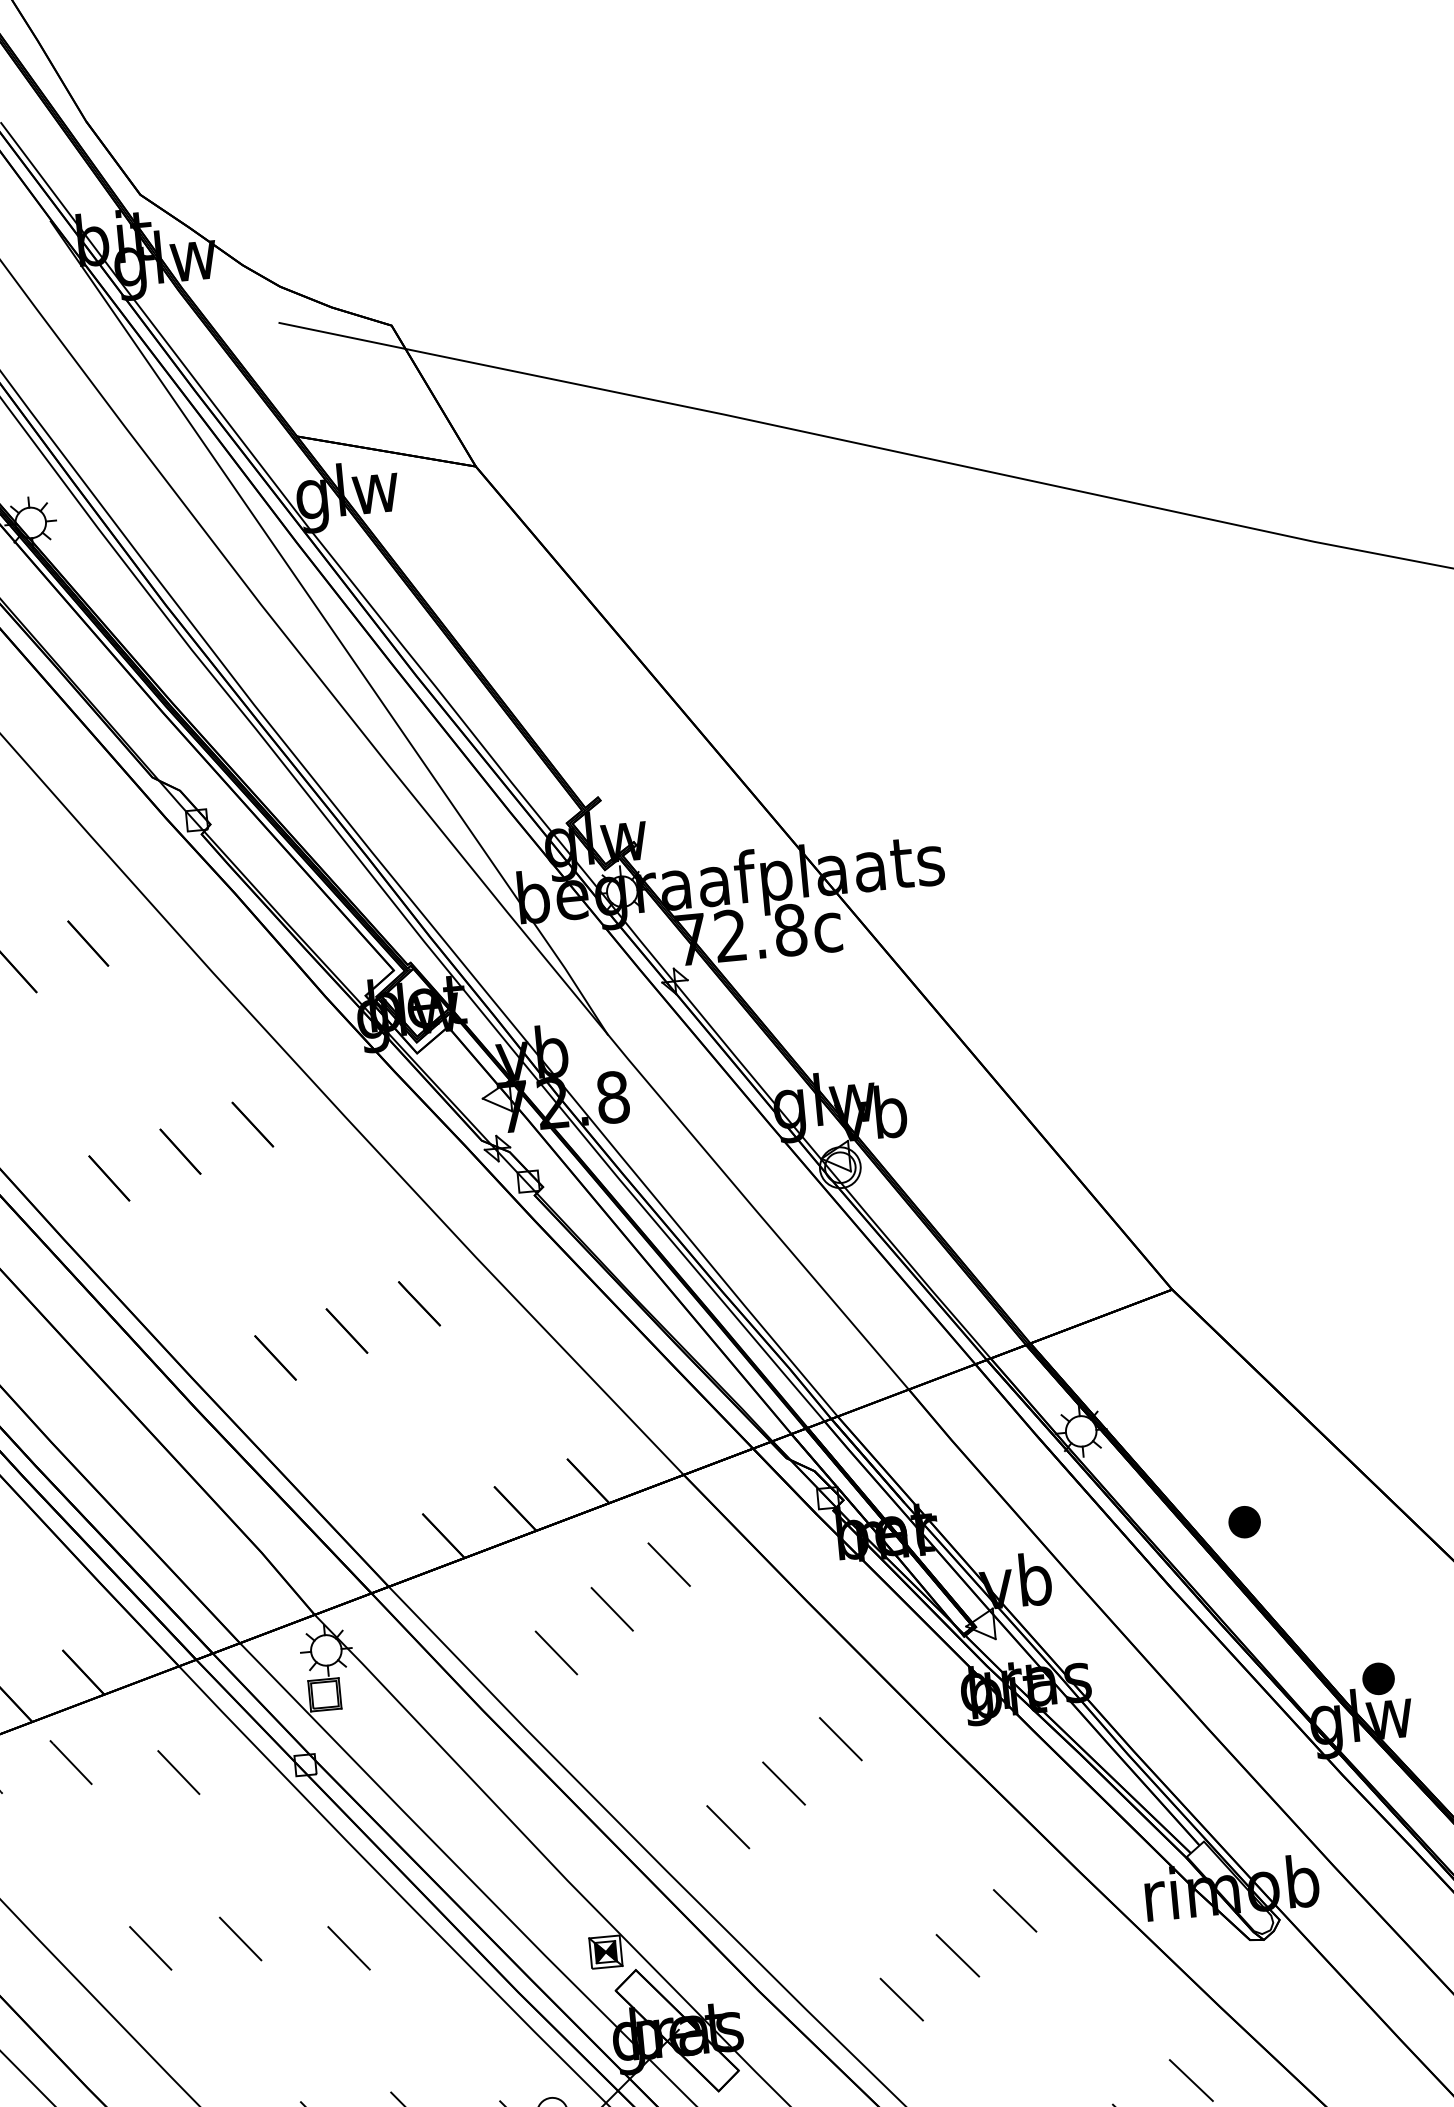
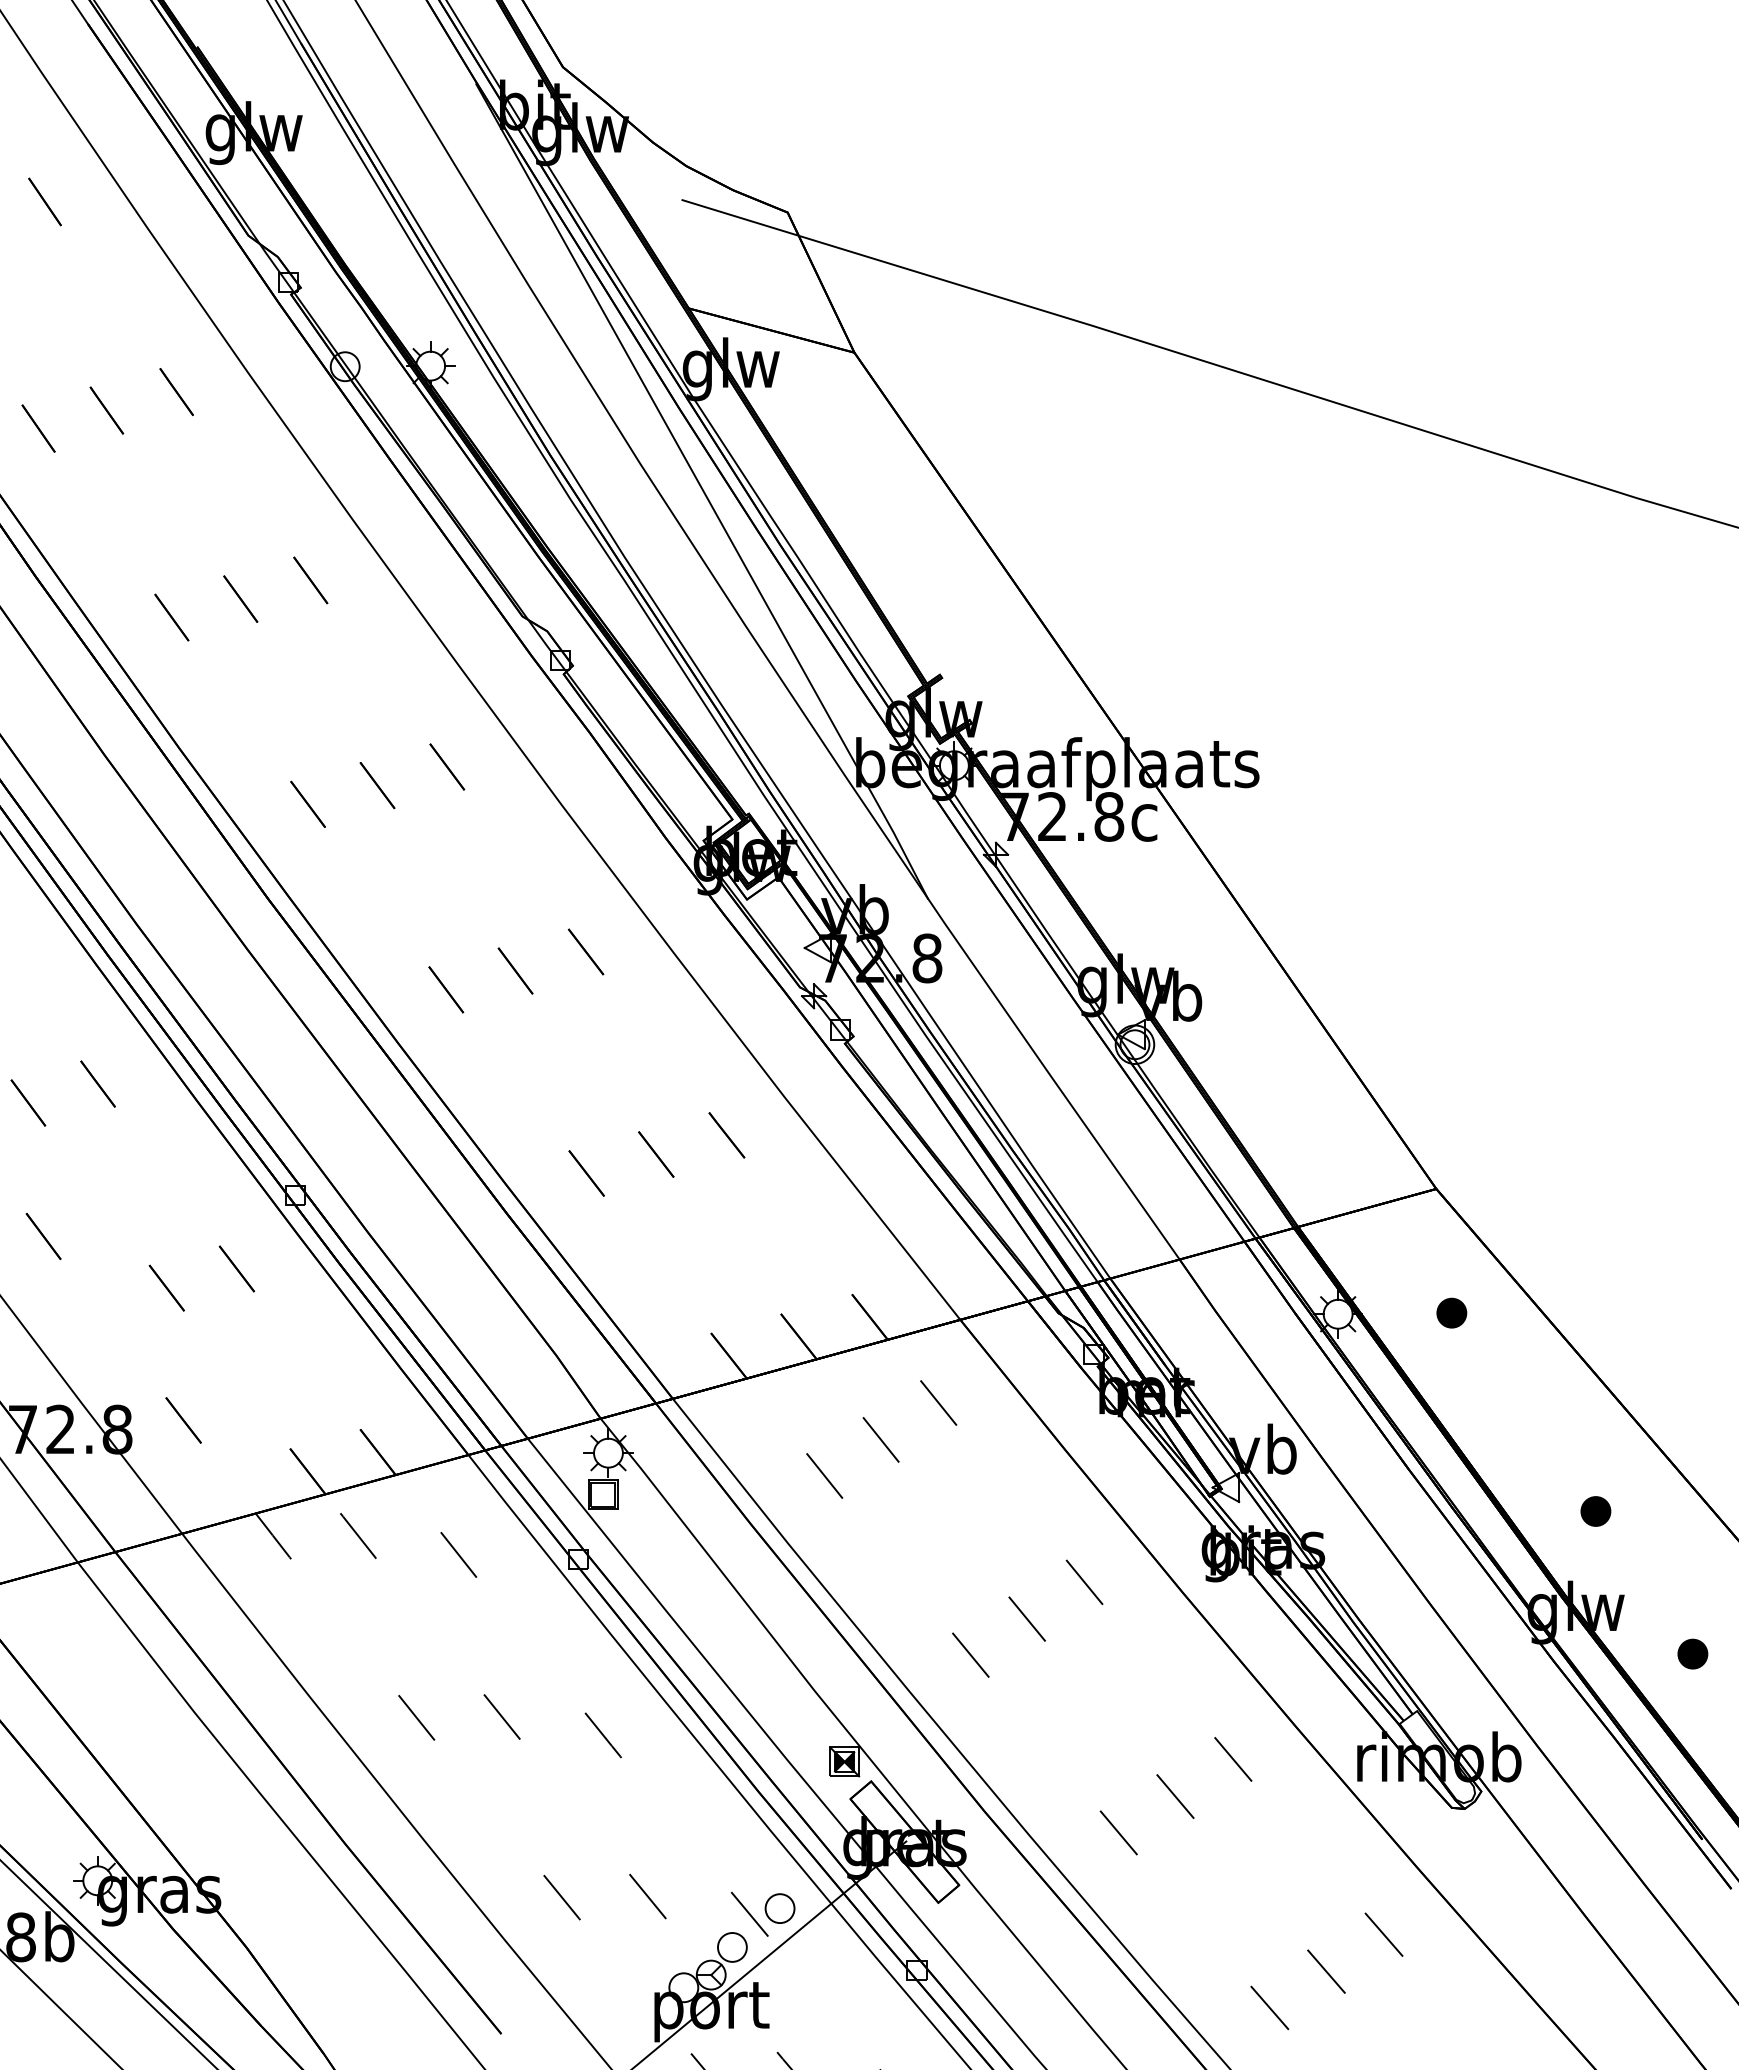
part: (1244, 1521) -> (1451, 1312), moved
part: (1378, 1678) -> (1595, 1511), moved

